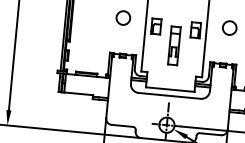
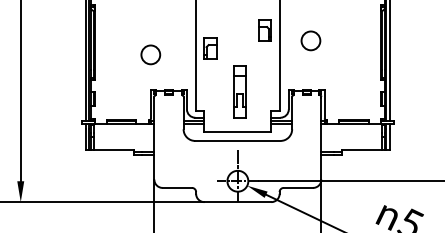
circle: (123, 17) -> (150, 54), moved
part: (195, 30) -> (264, 30), moved
part: (174, 45) -> (239, 91), moved

